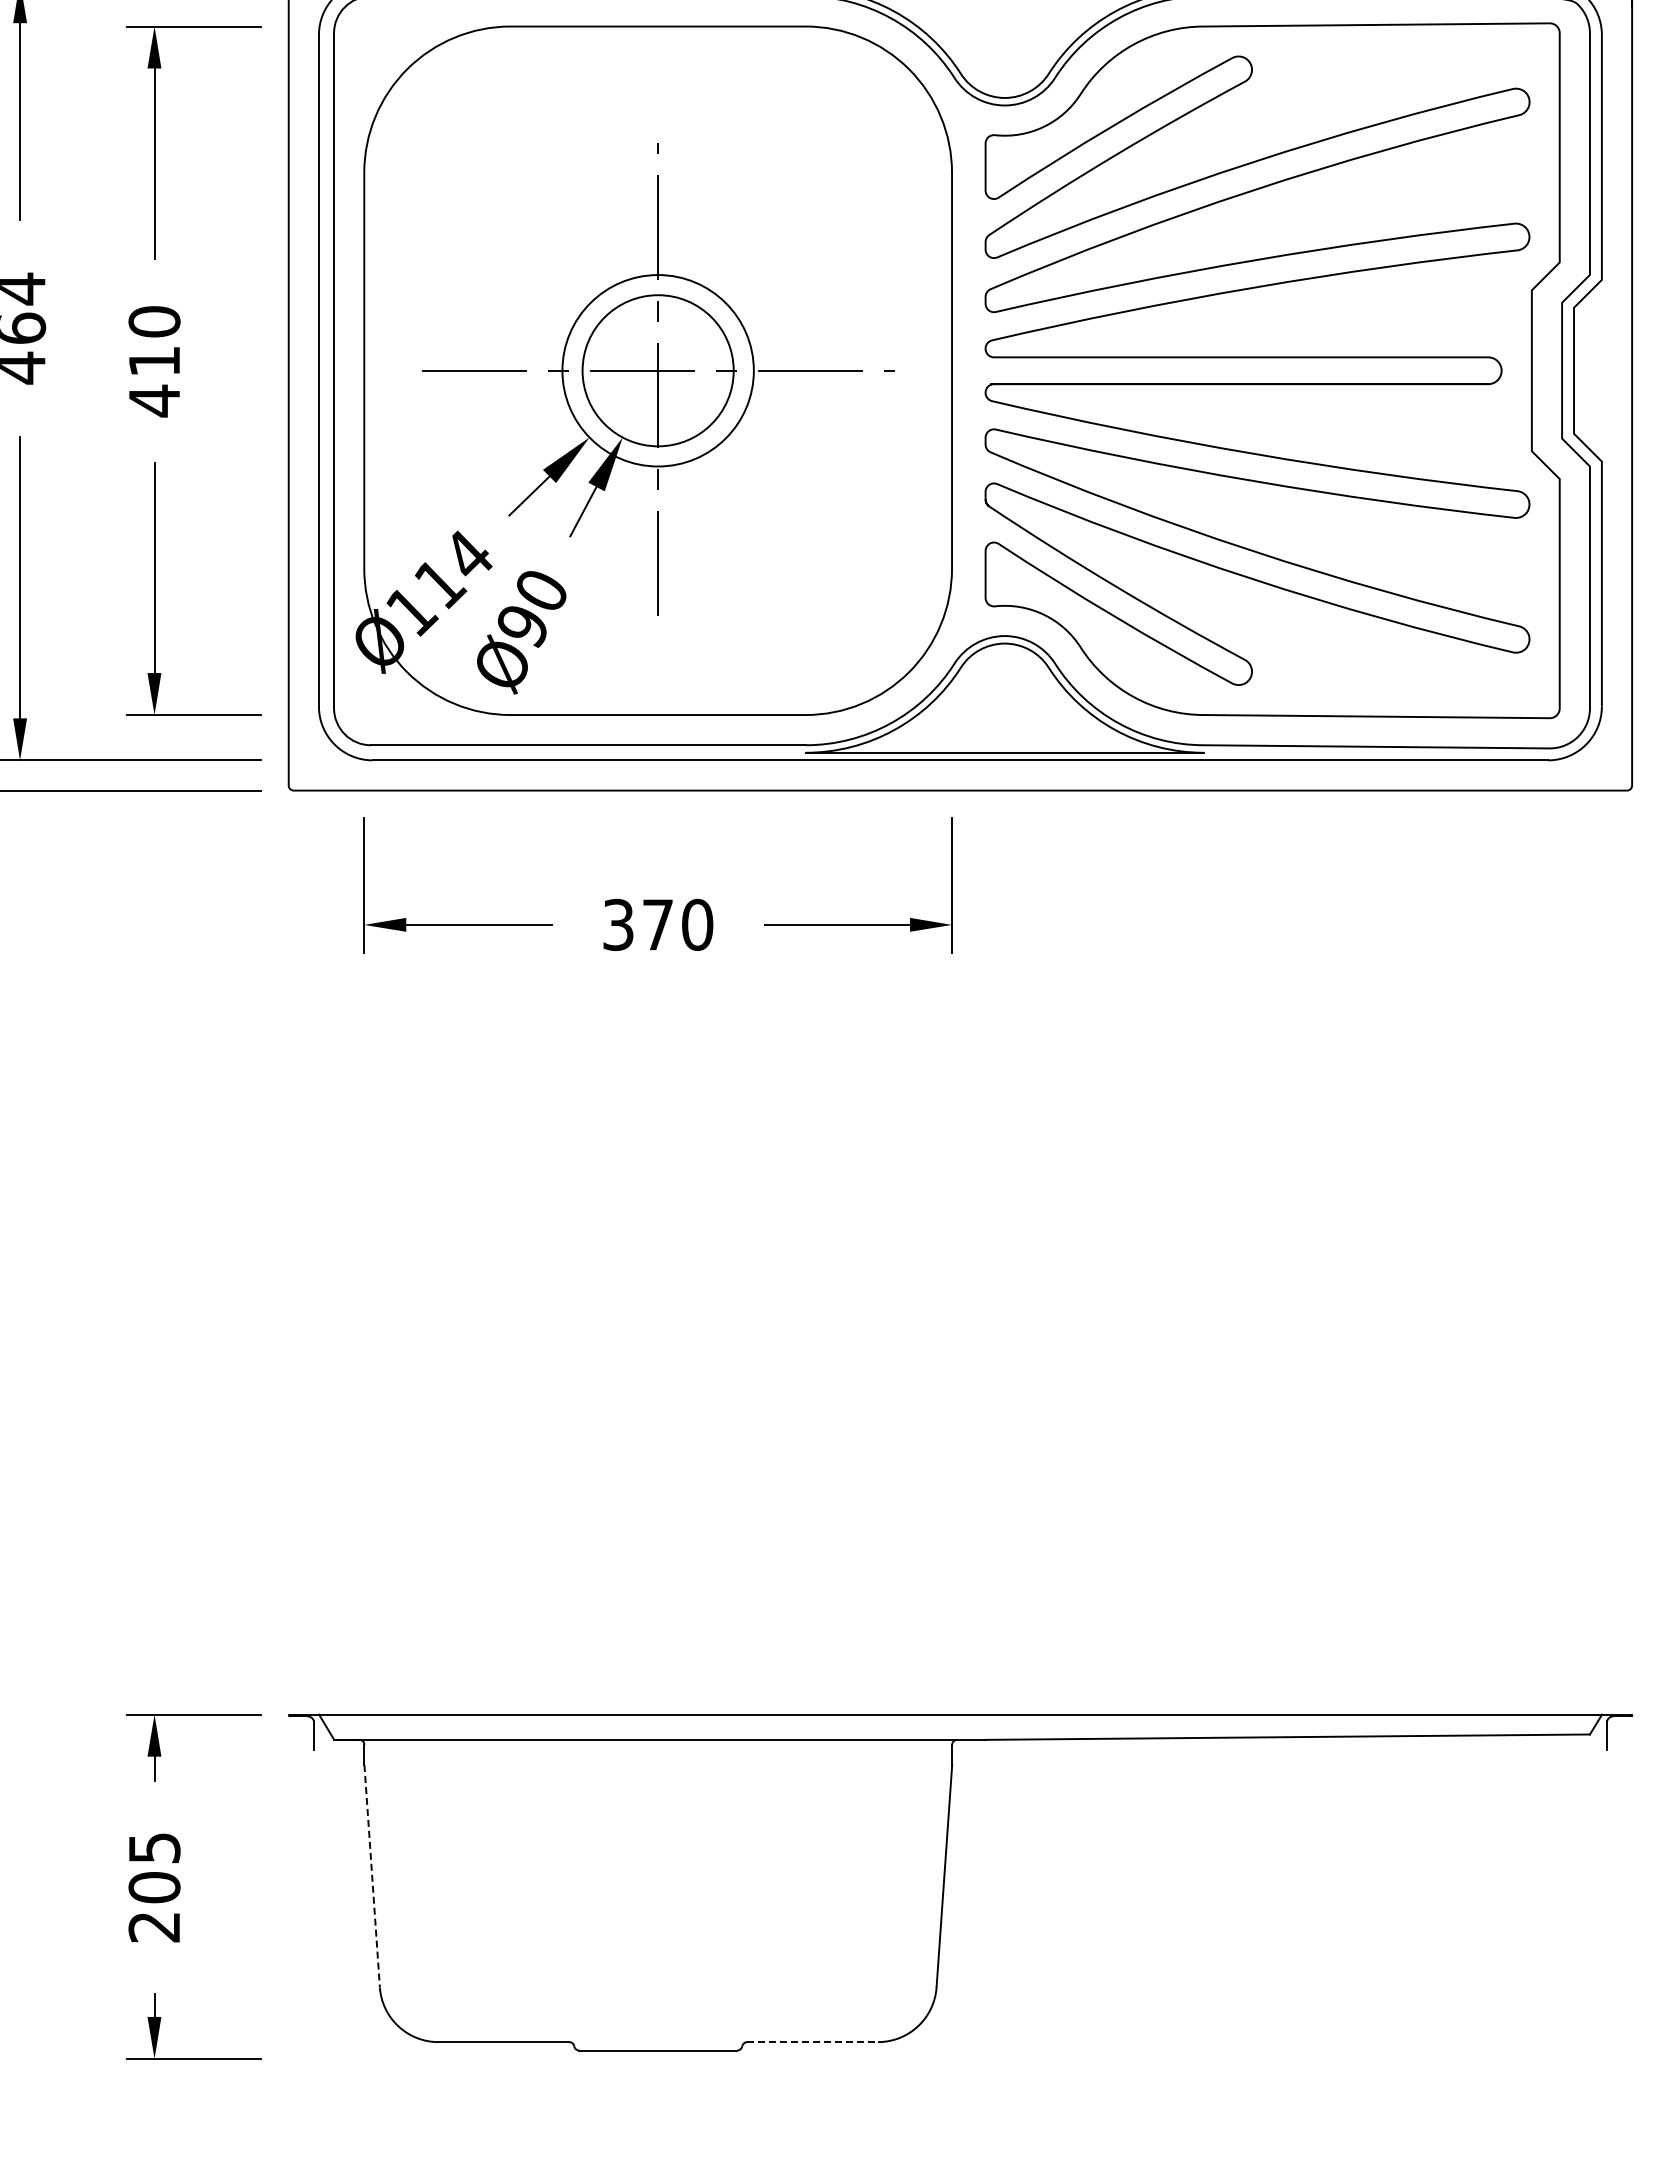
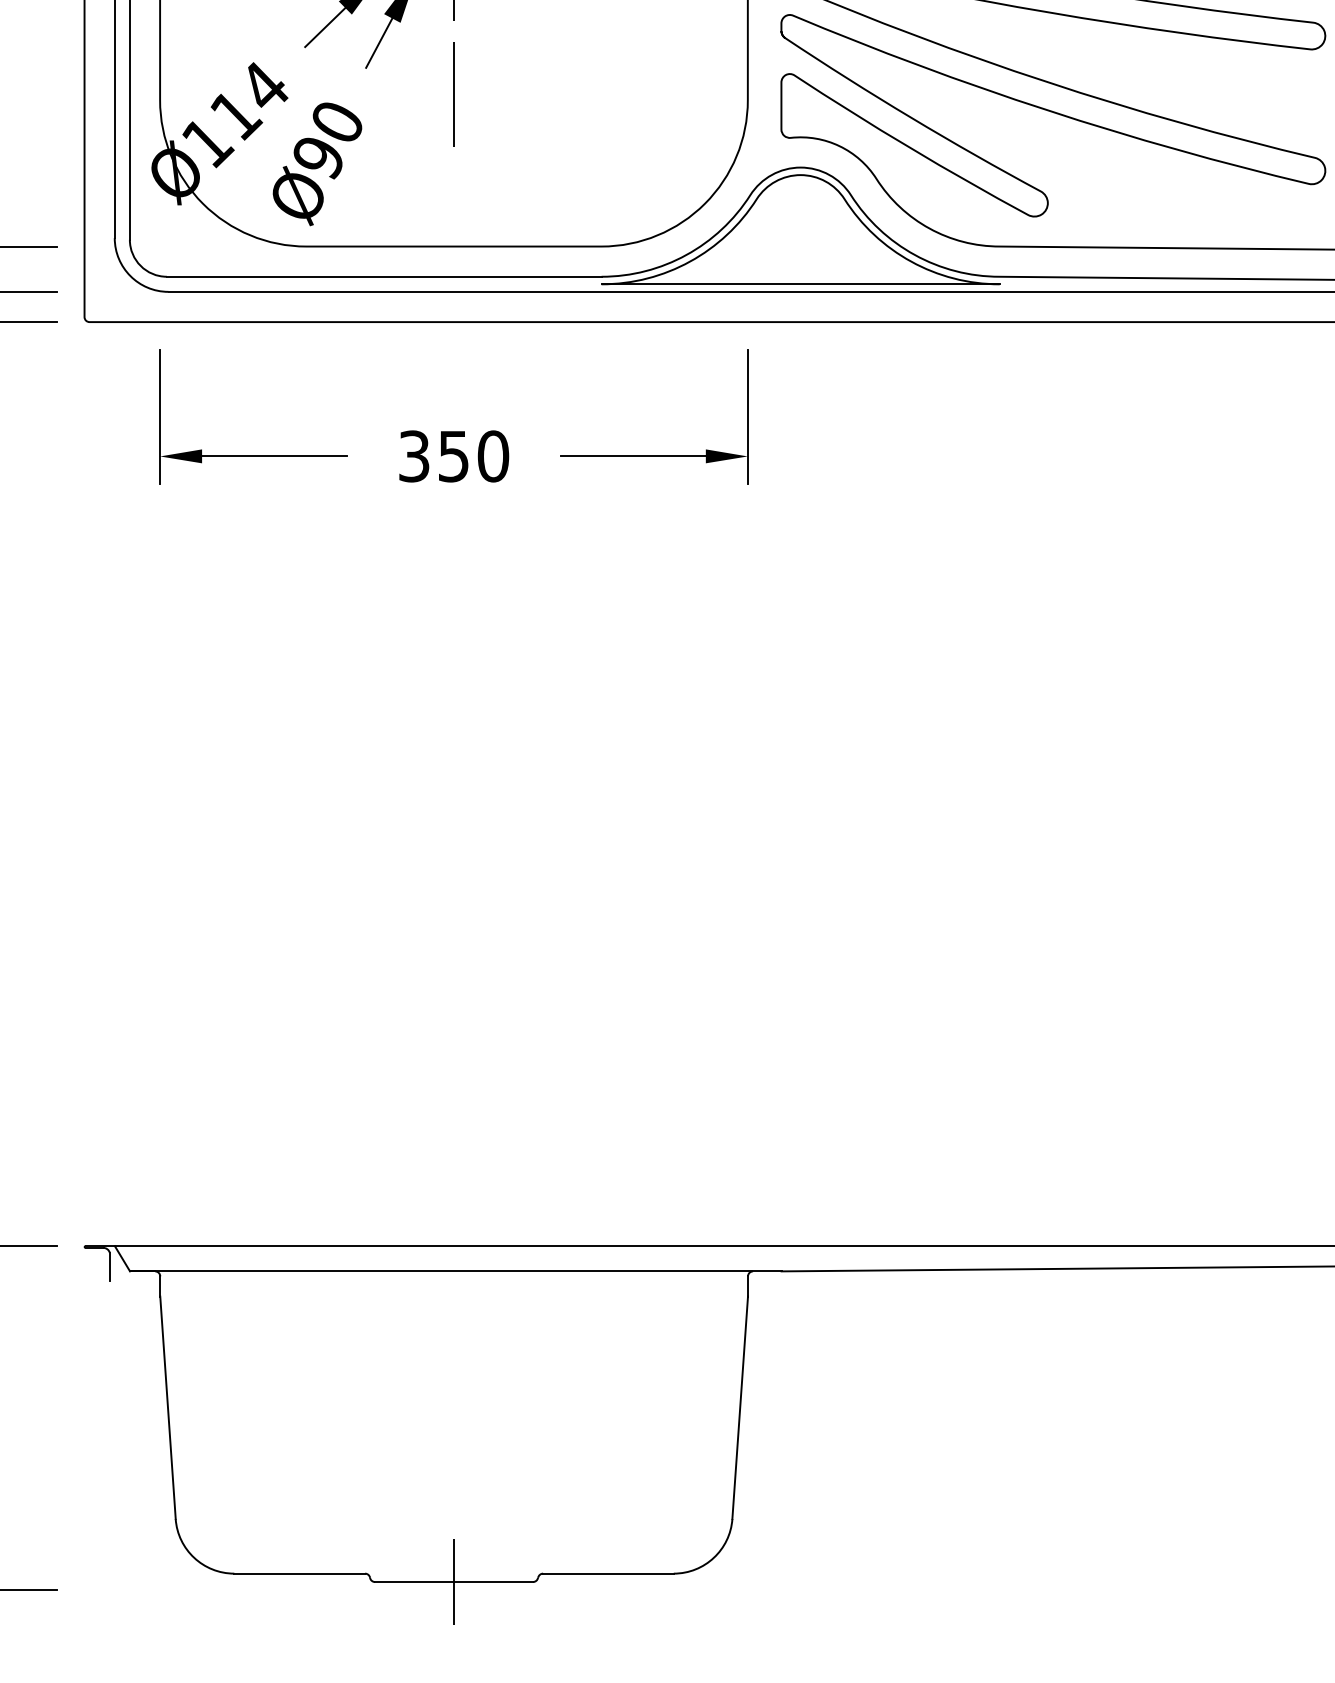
text: (657, 924) -> (453, 456), 370 -> 350
line: (372, 1876) -> (168, 1408), dashed -> solid
line: (813, 2042) -> (609, 1574), dashed -> solid
line: (658, 2050) -> (454, 1582), added

